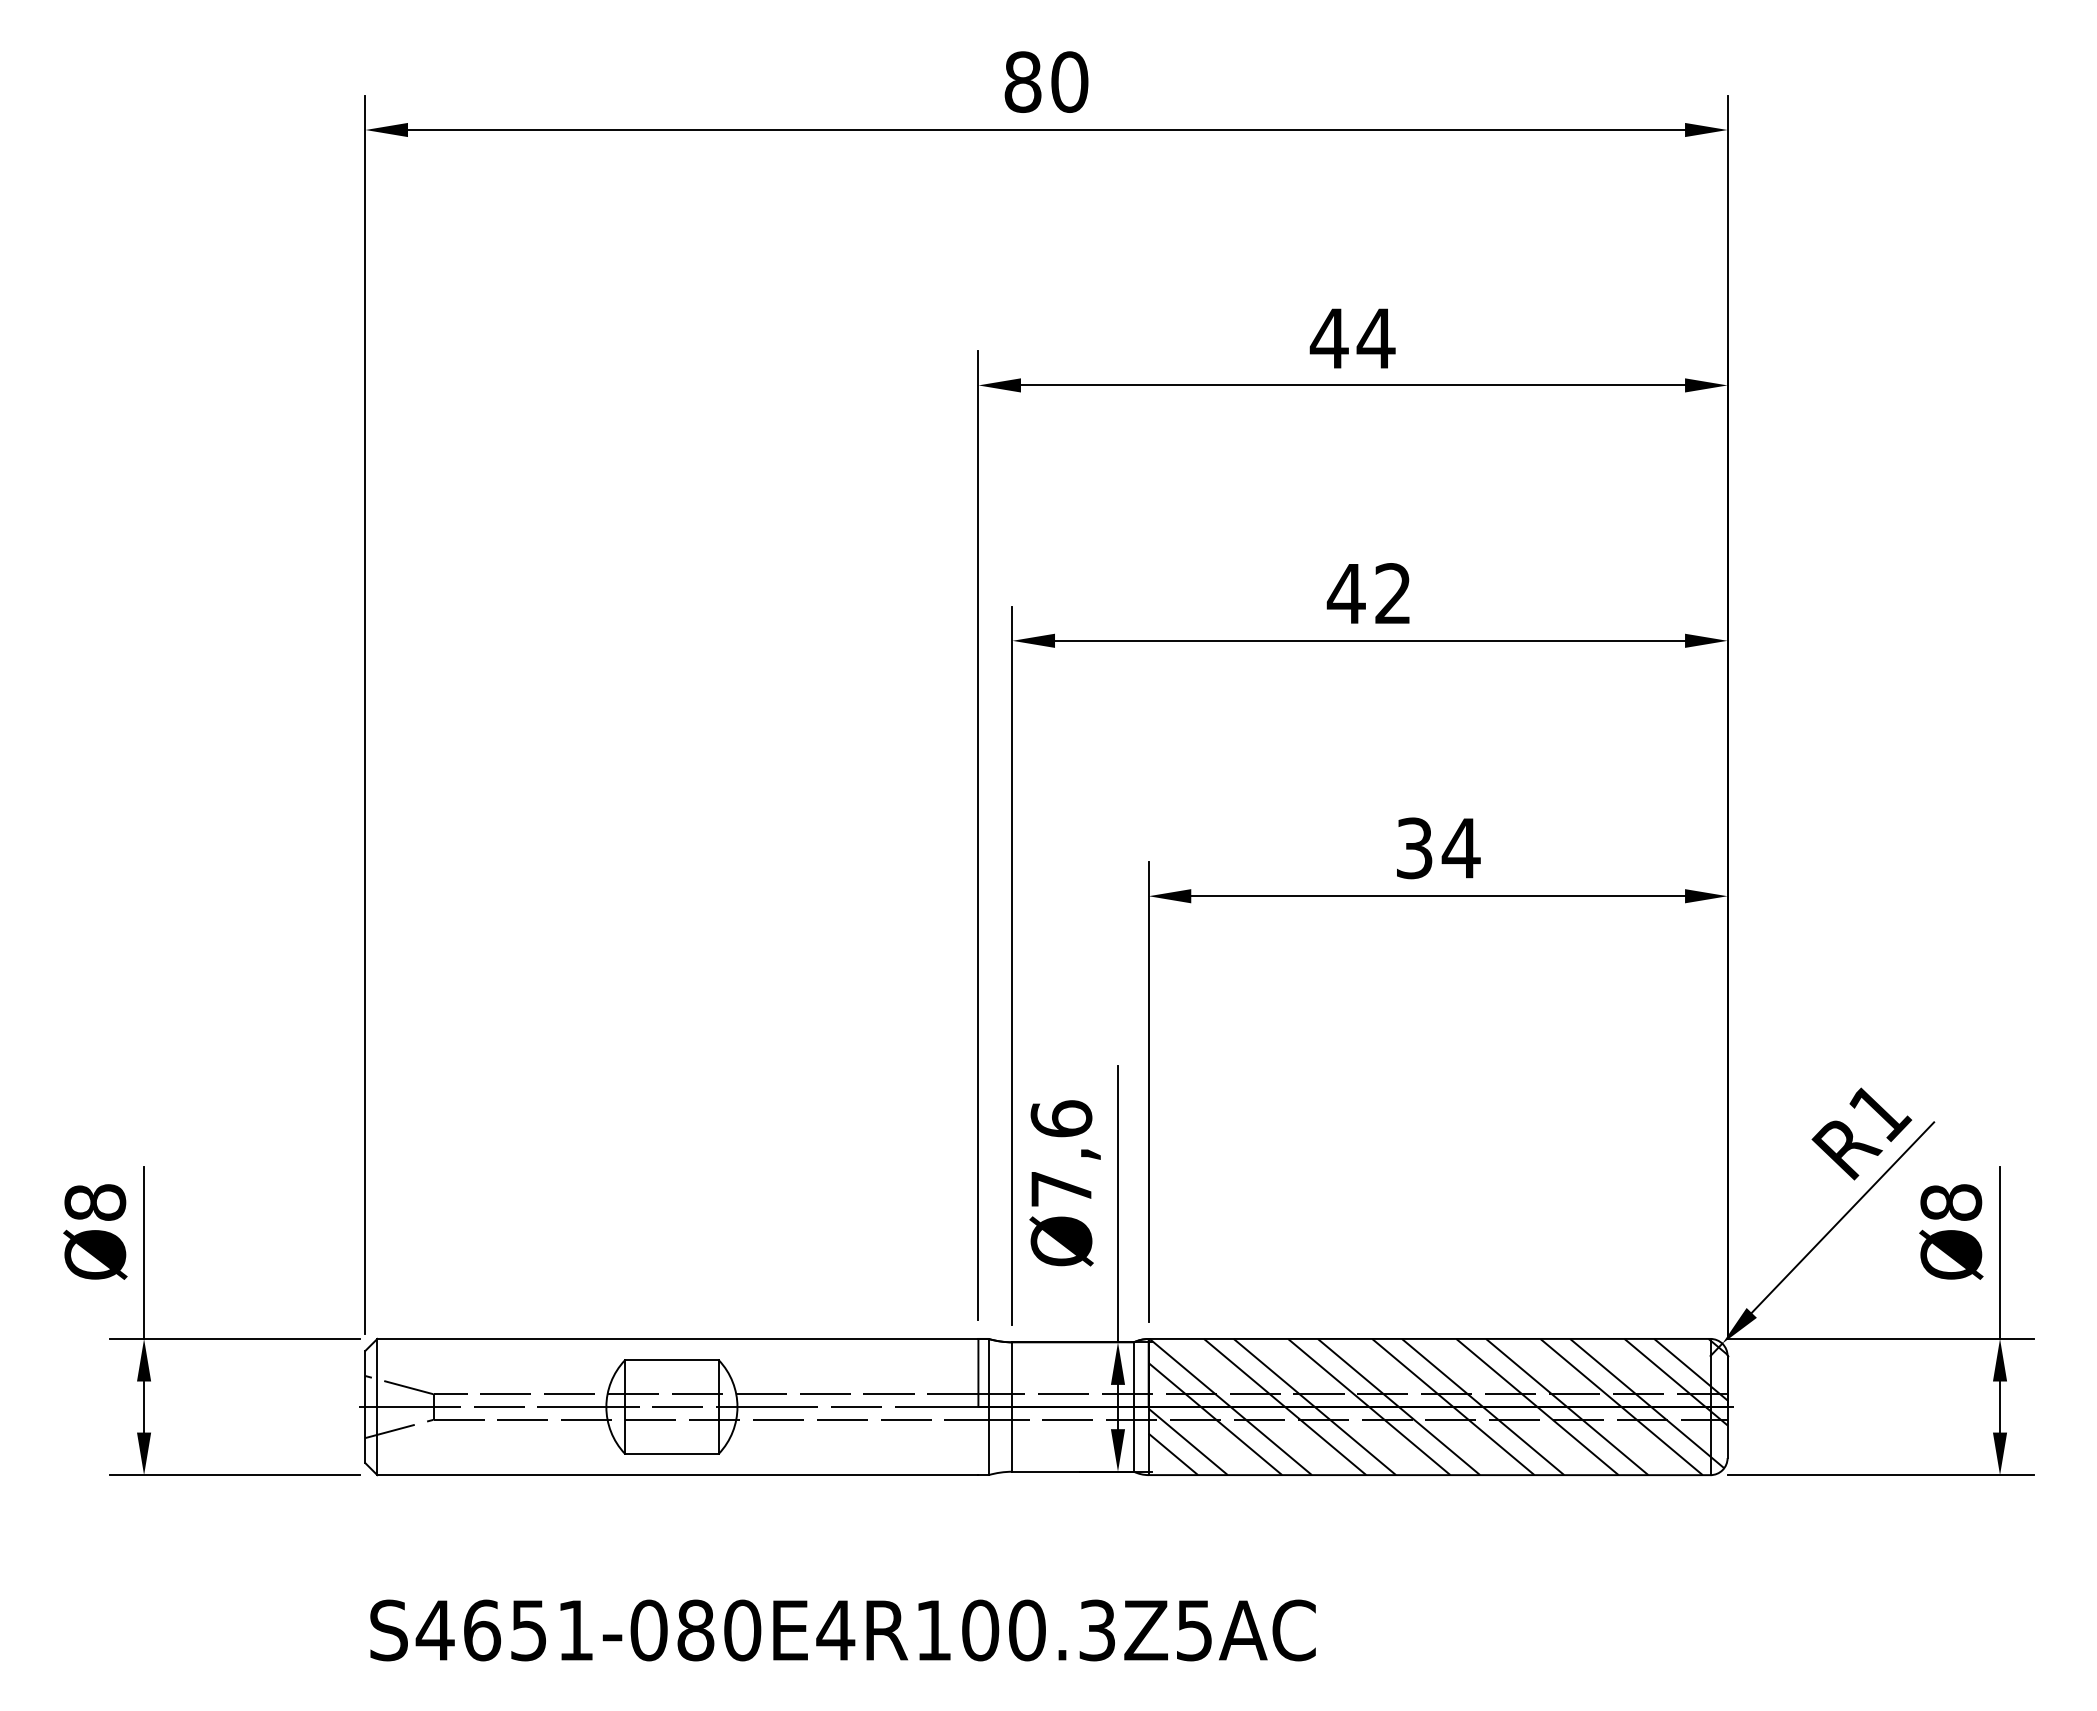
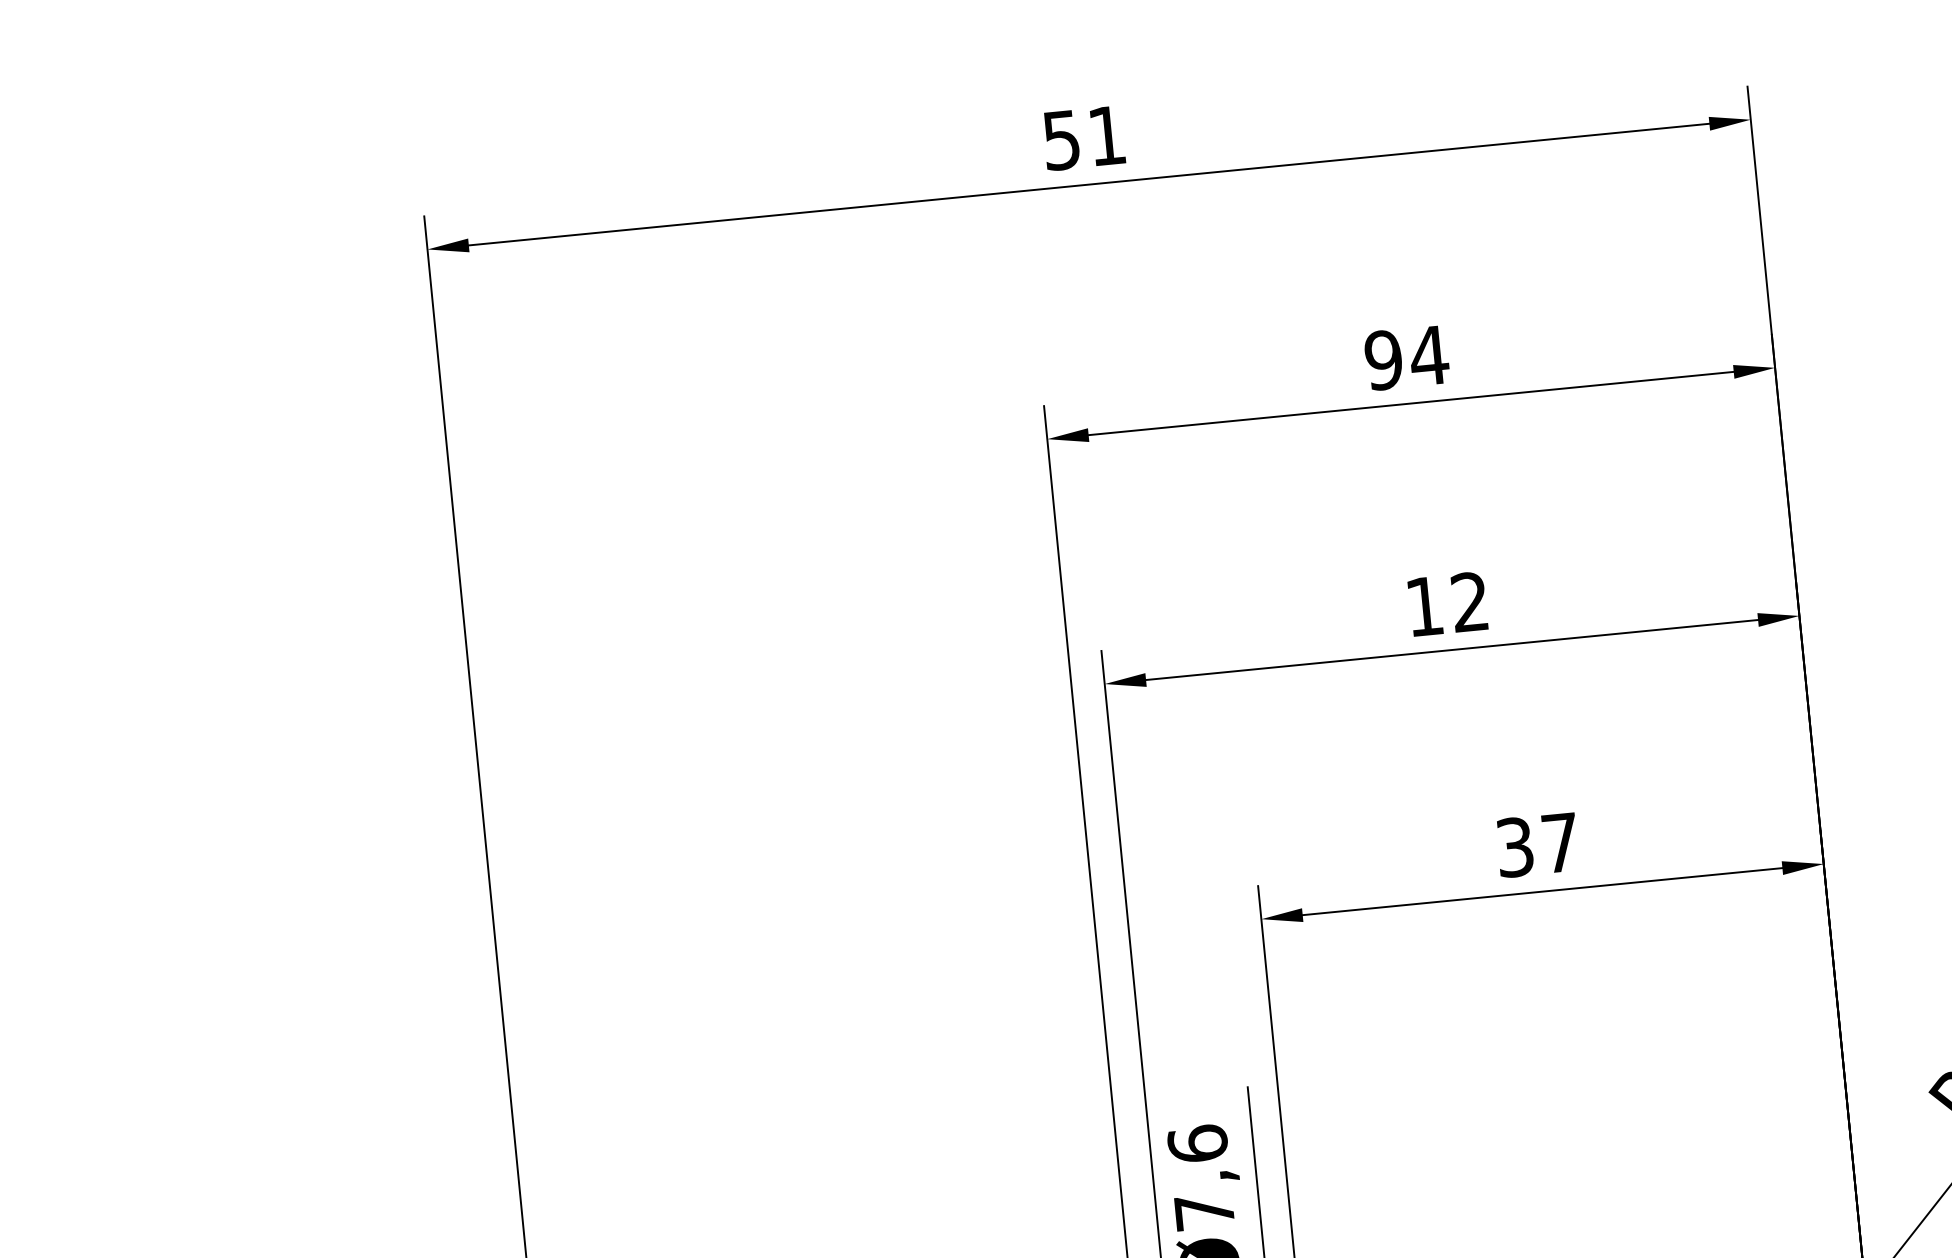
text: (1046, 81) -> (1084, 137), 80 -> 51
text: (1328, 338) -> (1382, 360), 44 -> 94
text: (1345, 593) -> (1423, 606), 42 -> 12
text: (1460, 848) -> (1559, 843), 34 -> 37

